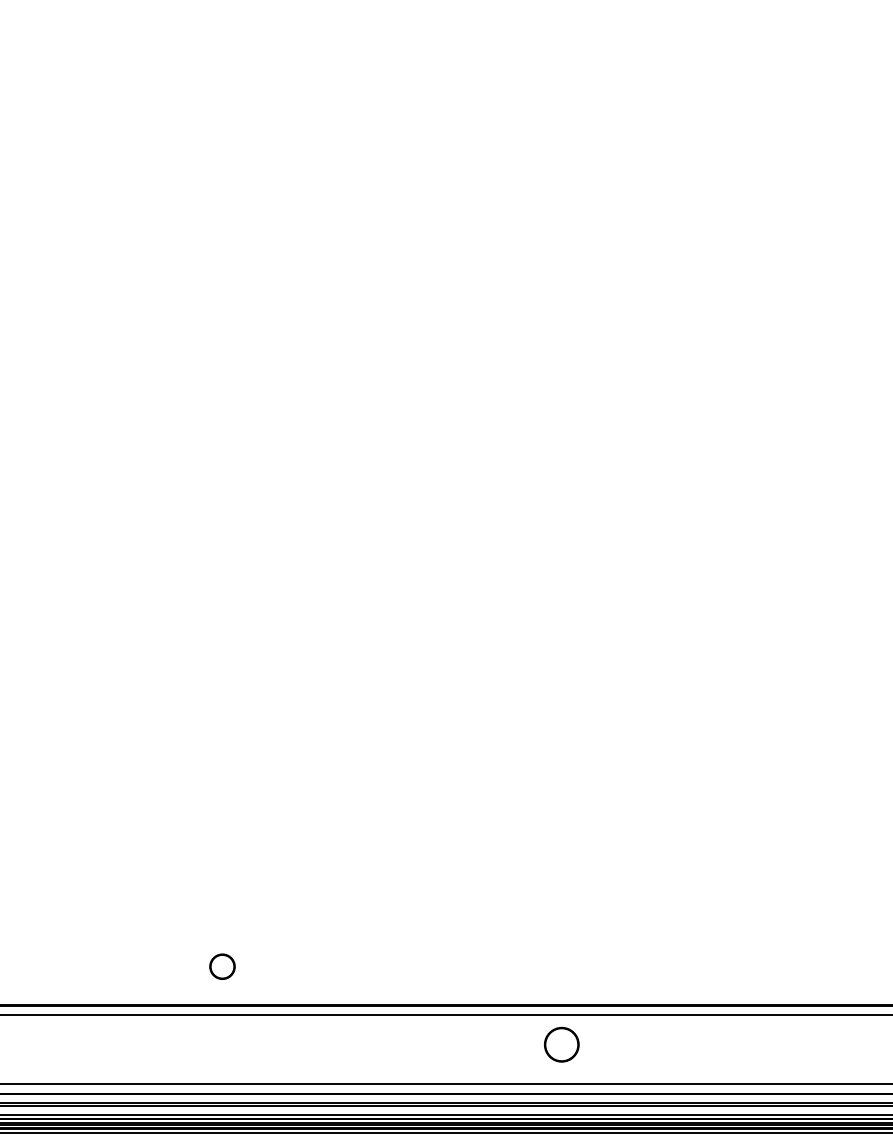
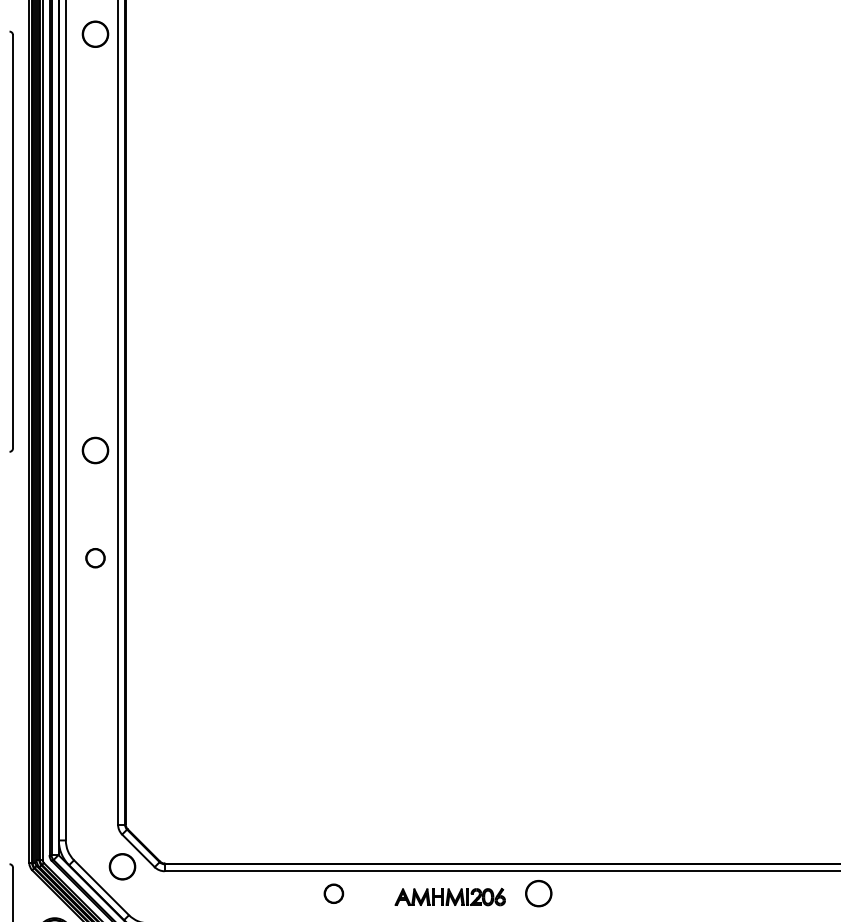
part: (221, 966) -> (333, 893), moved
circle: (561, 1044) -> (538, 893), moved
part: (310, 1048) -> (449, 896), added

